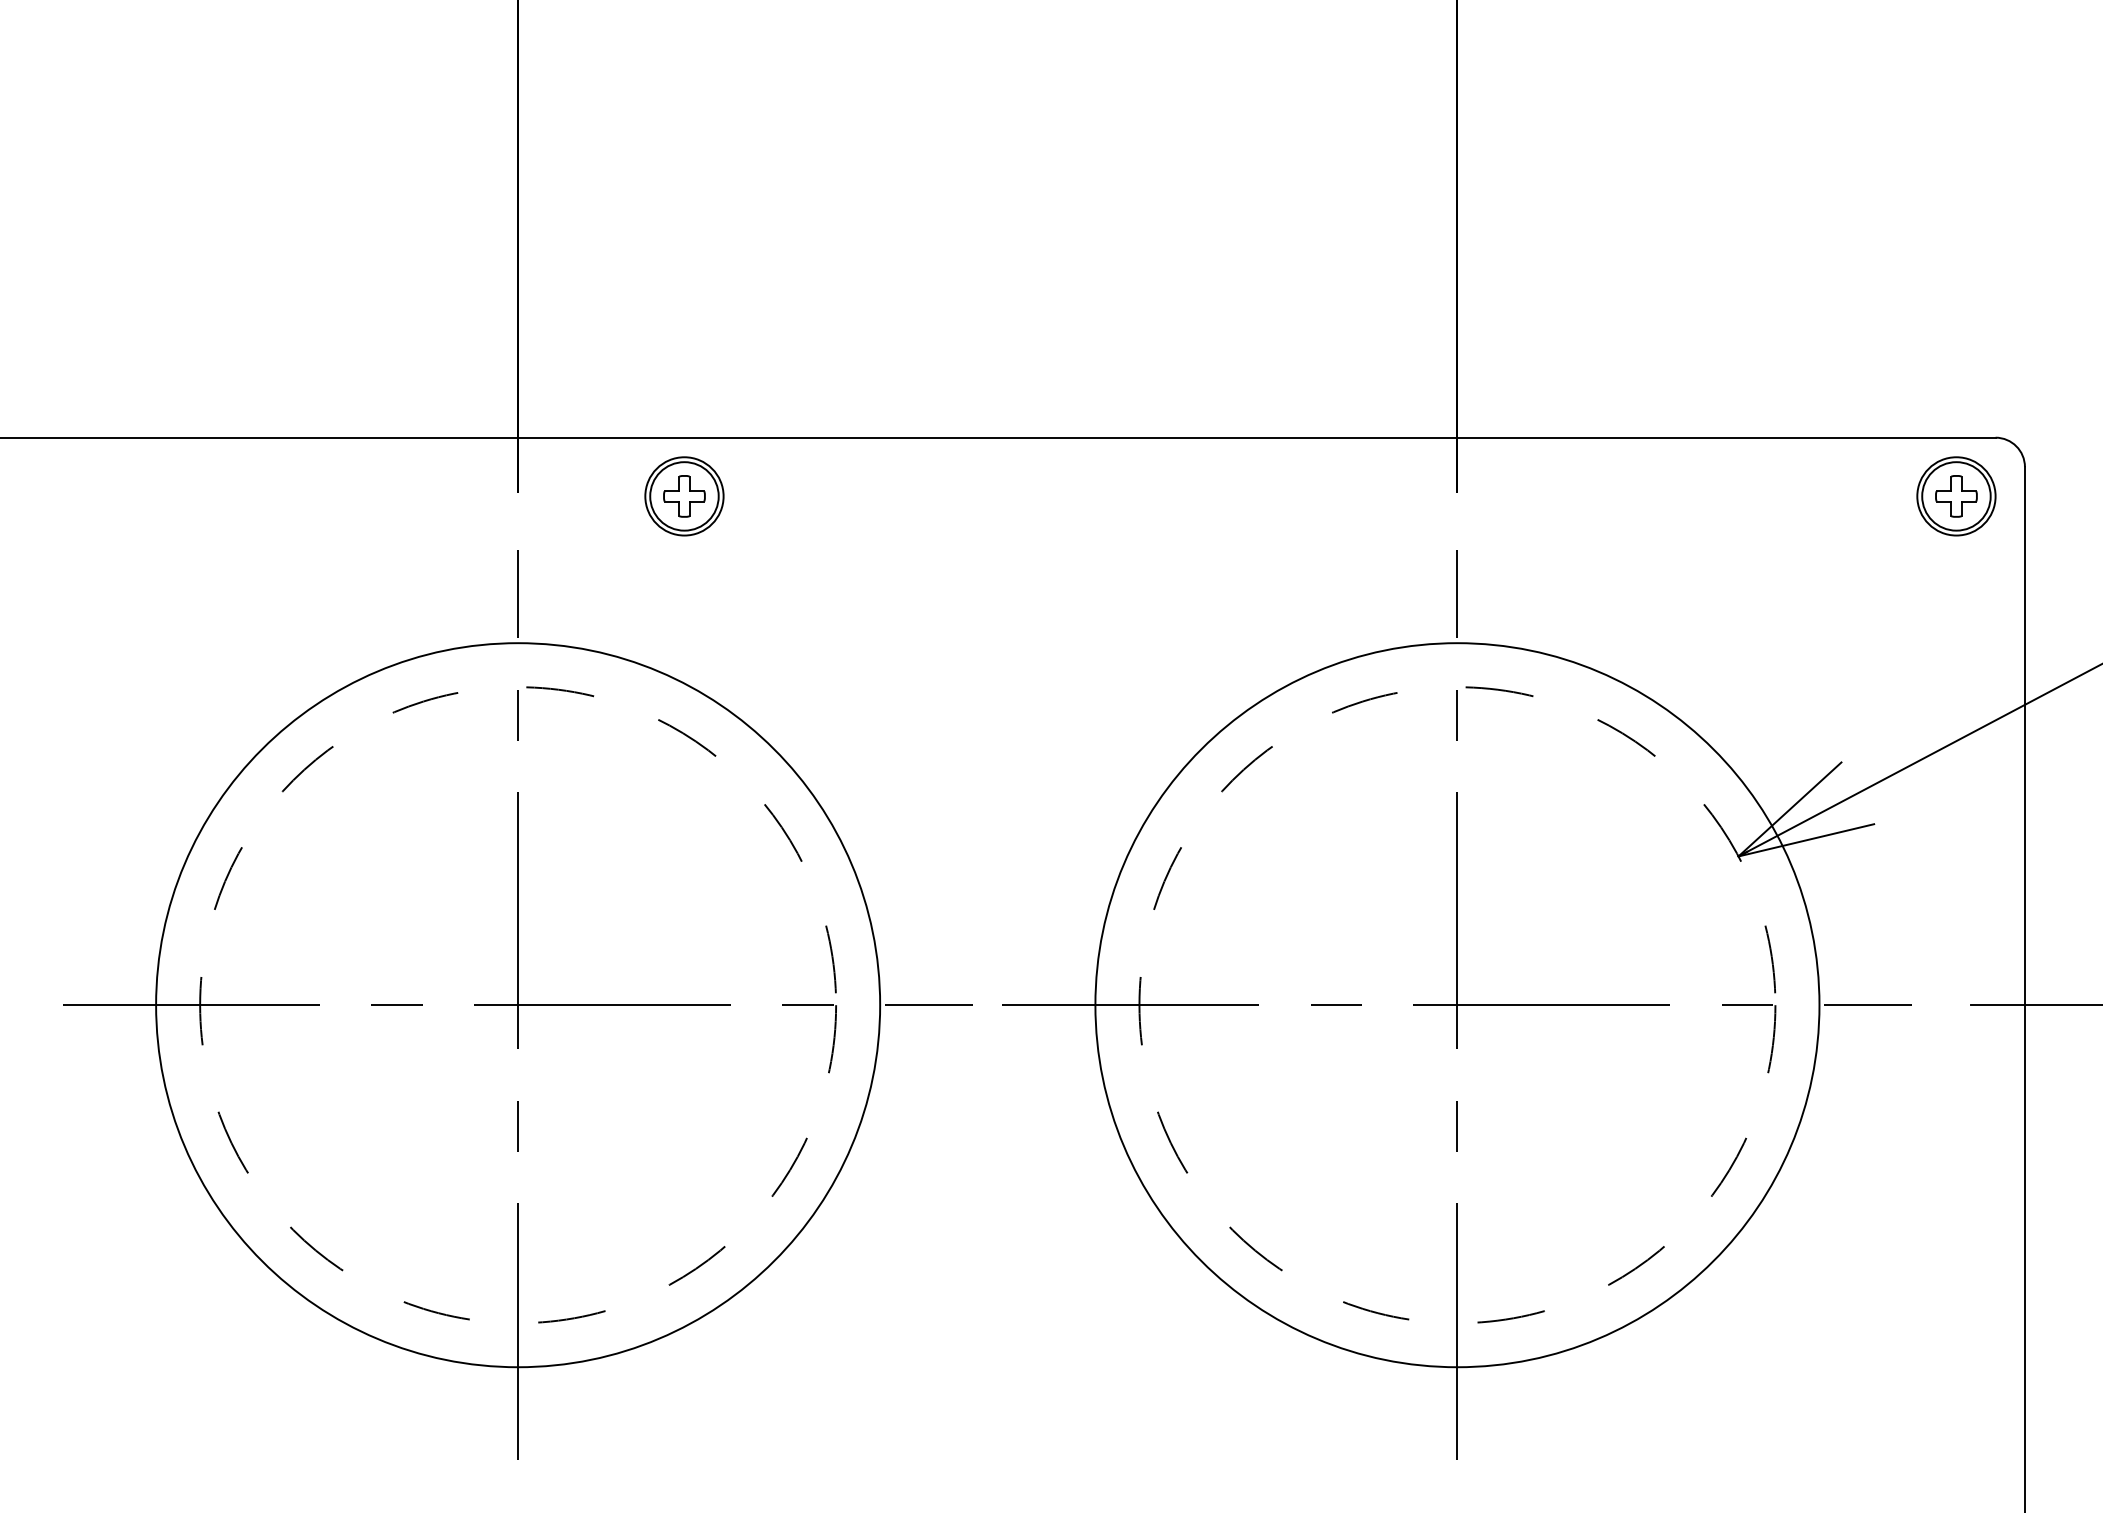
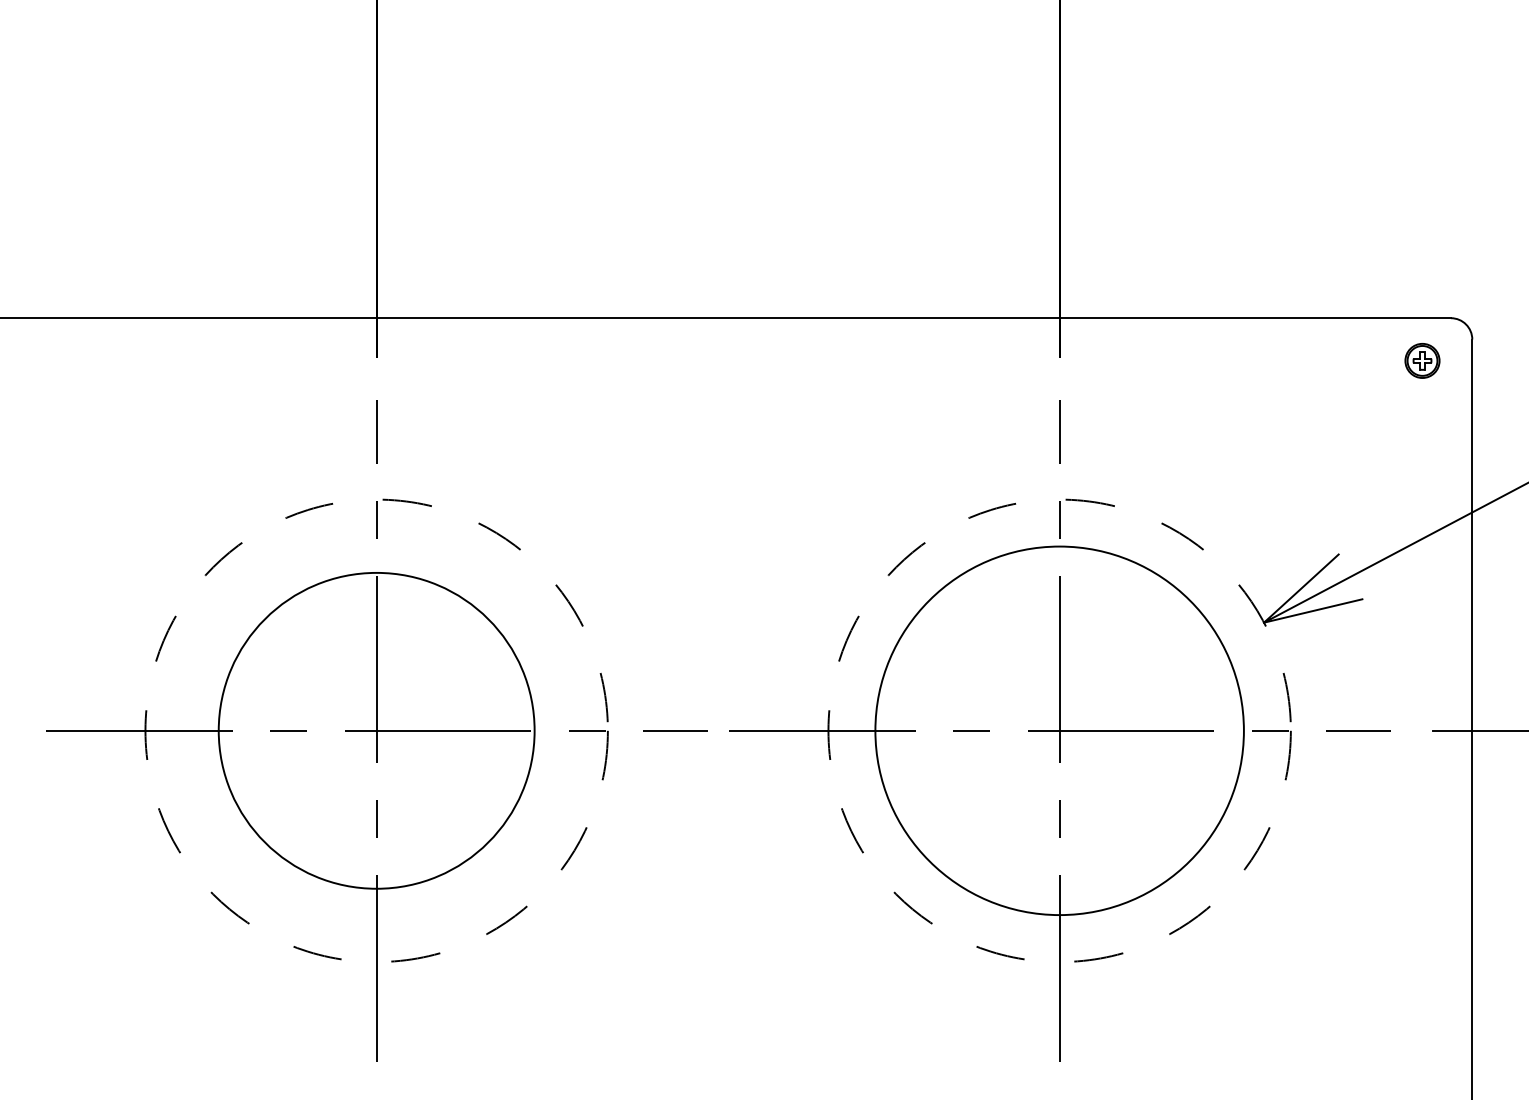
part: (684, 495) -> (497, 360), removed
part: (1956, 495) -> (1422, 360), size x0.6
circle: (517, 1004) -> (376, 730), size x0.6
circle: (1457, 1004) -> (1059, 730), size x0.7

